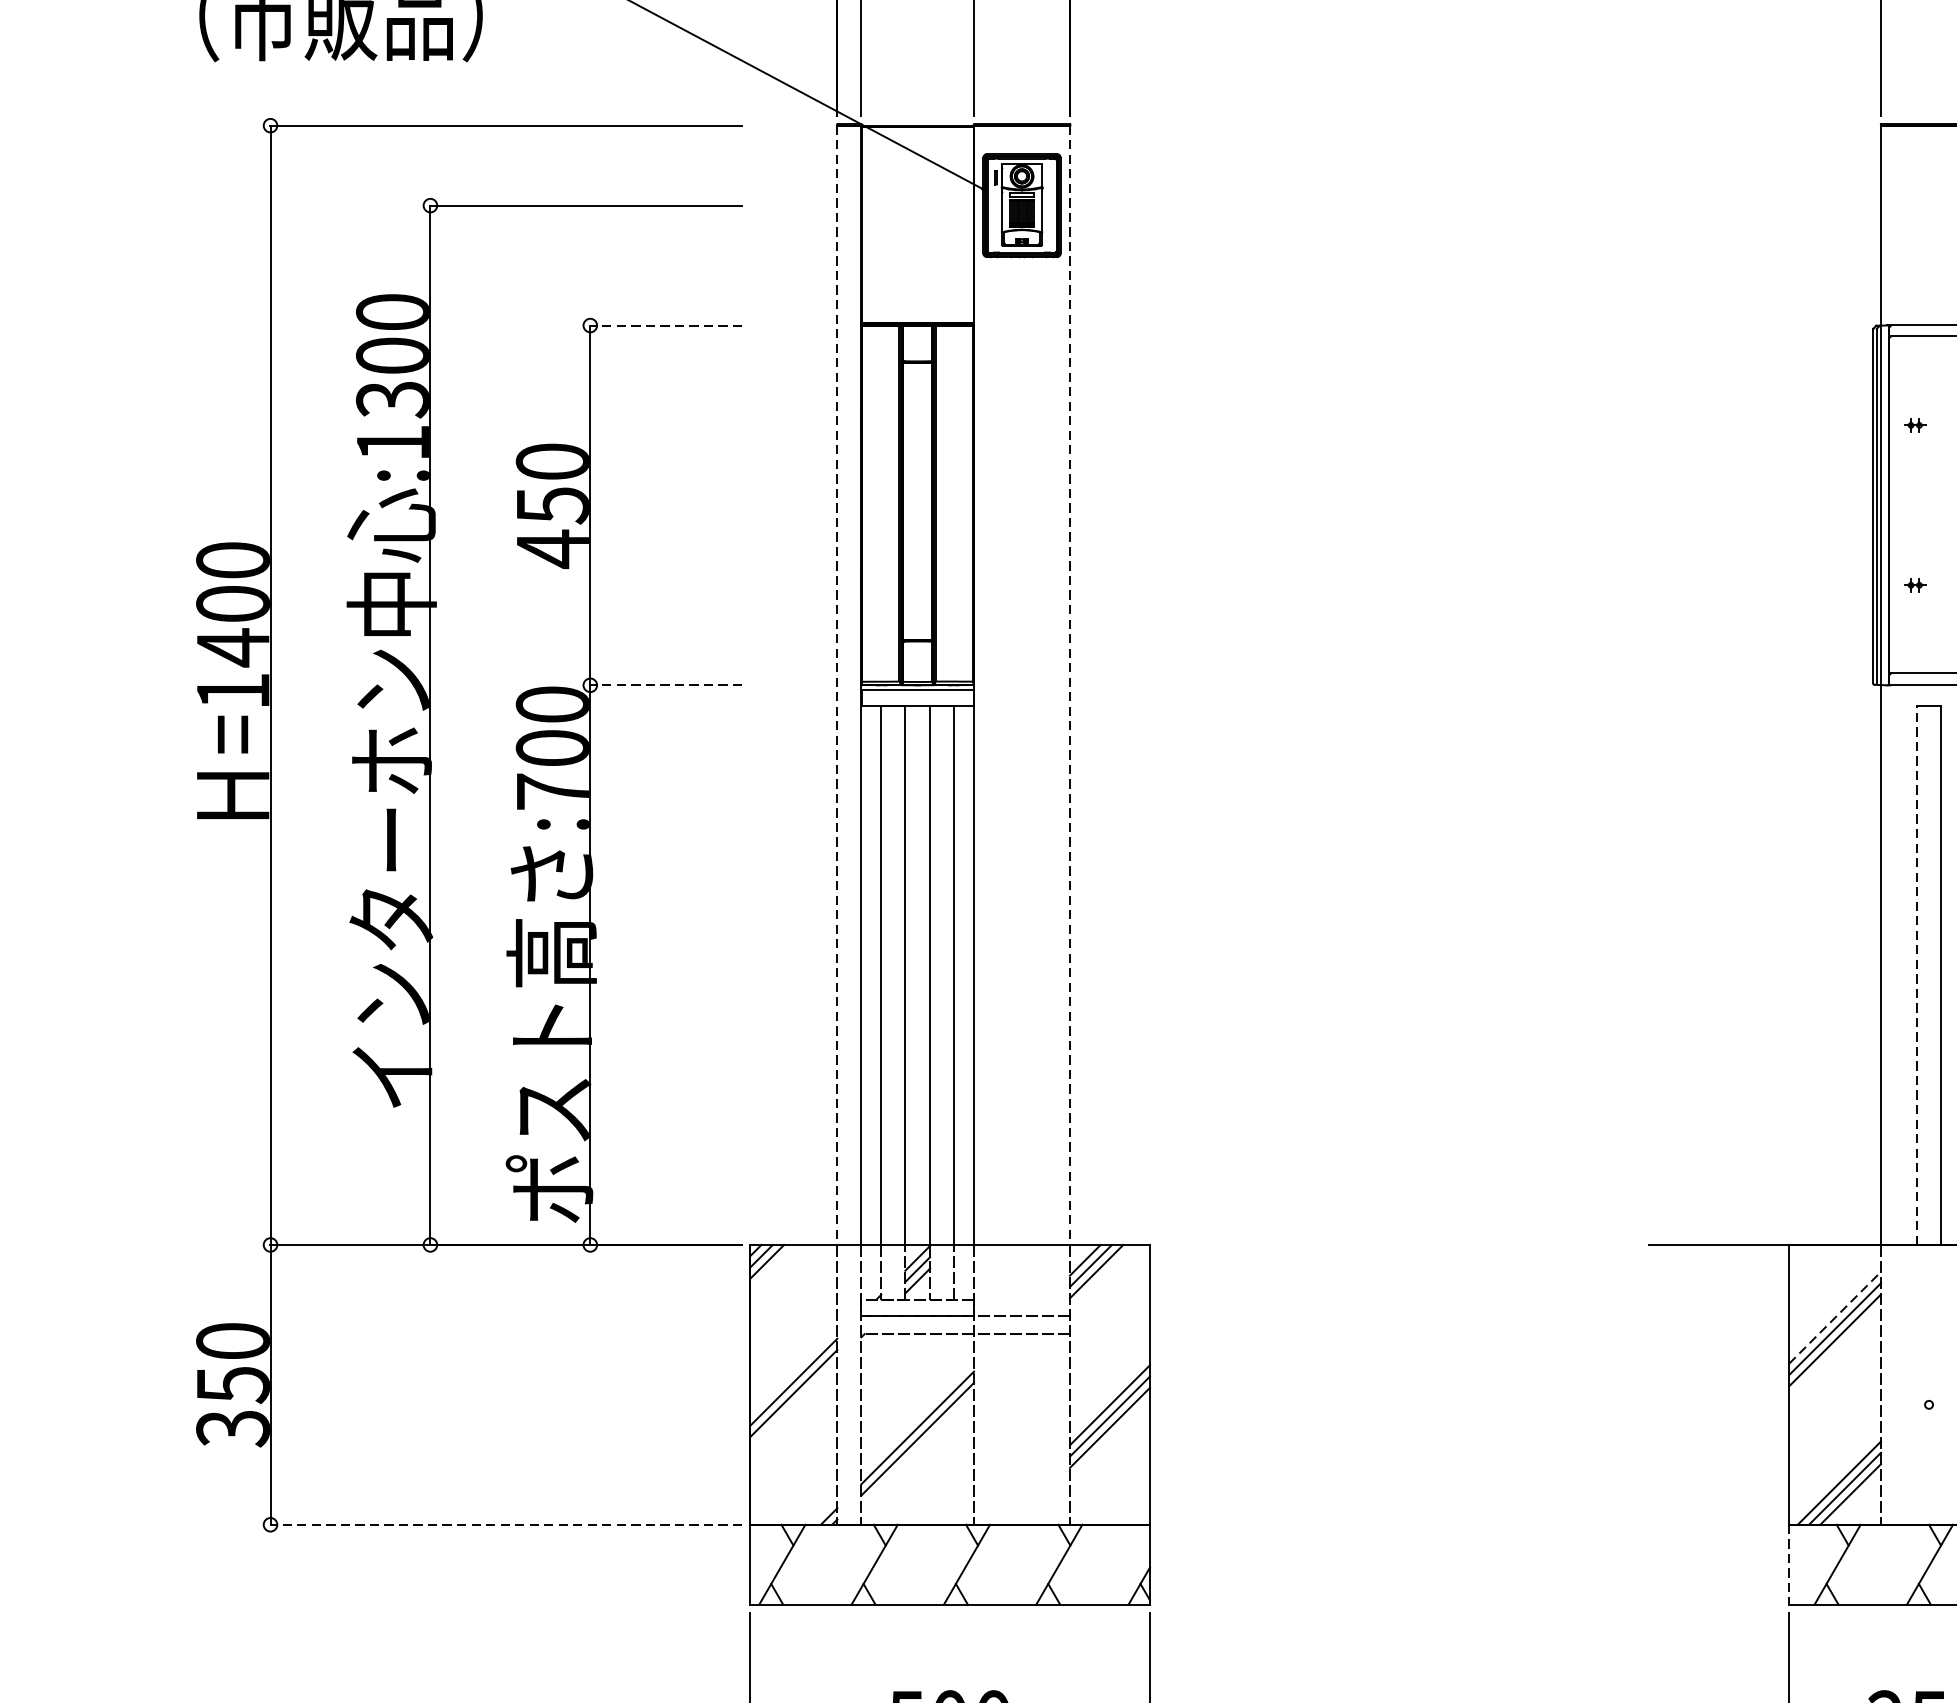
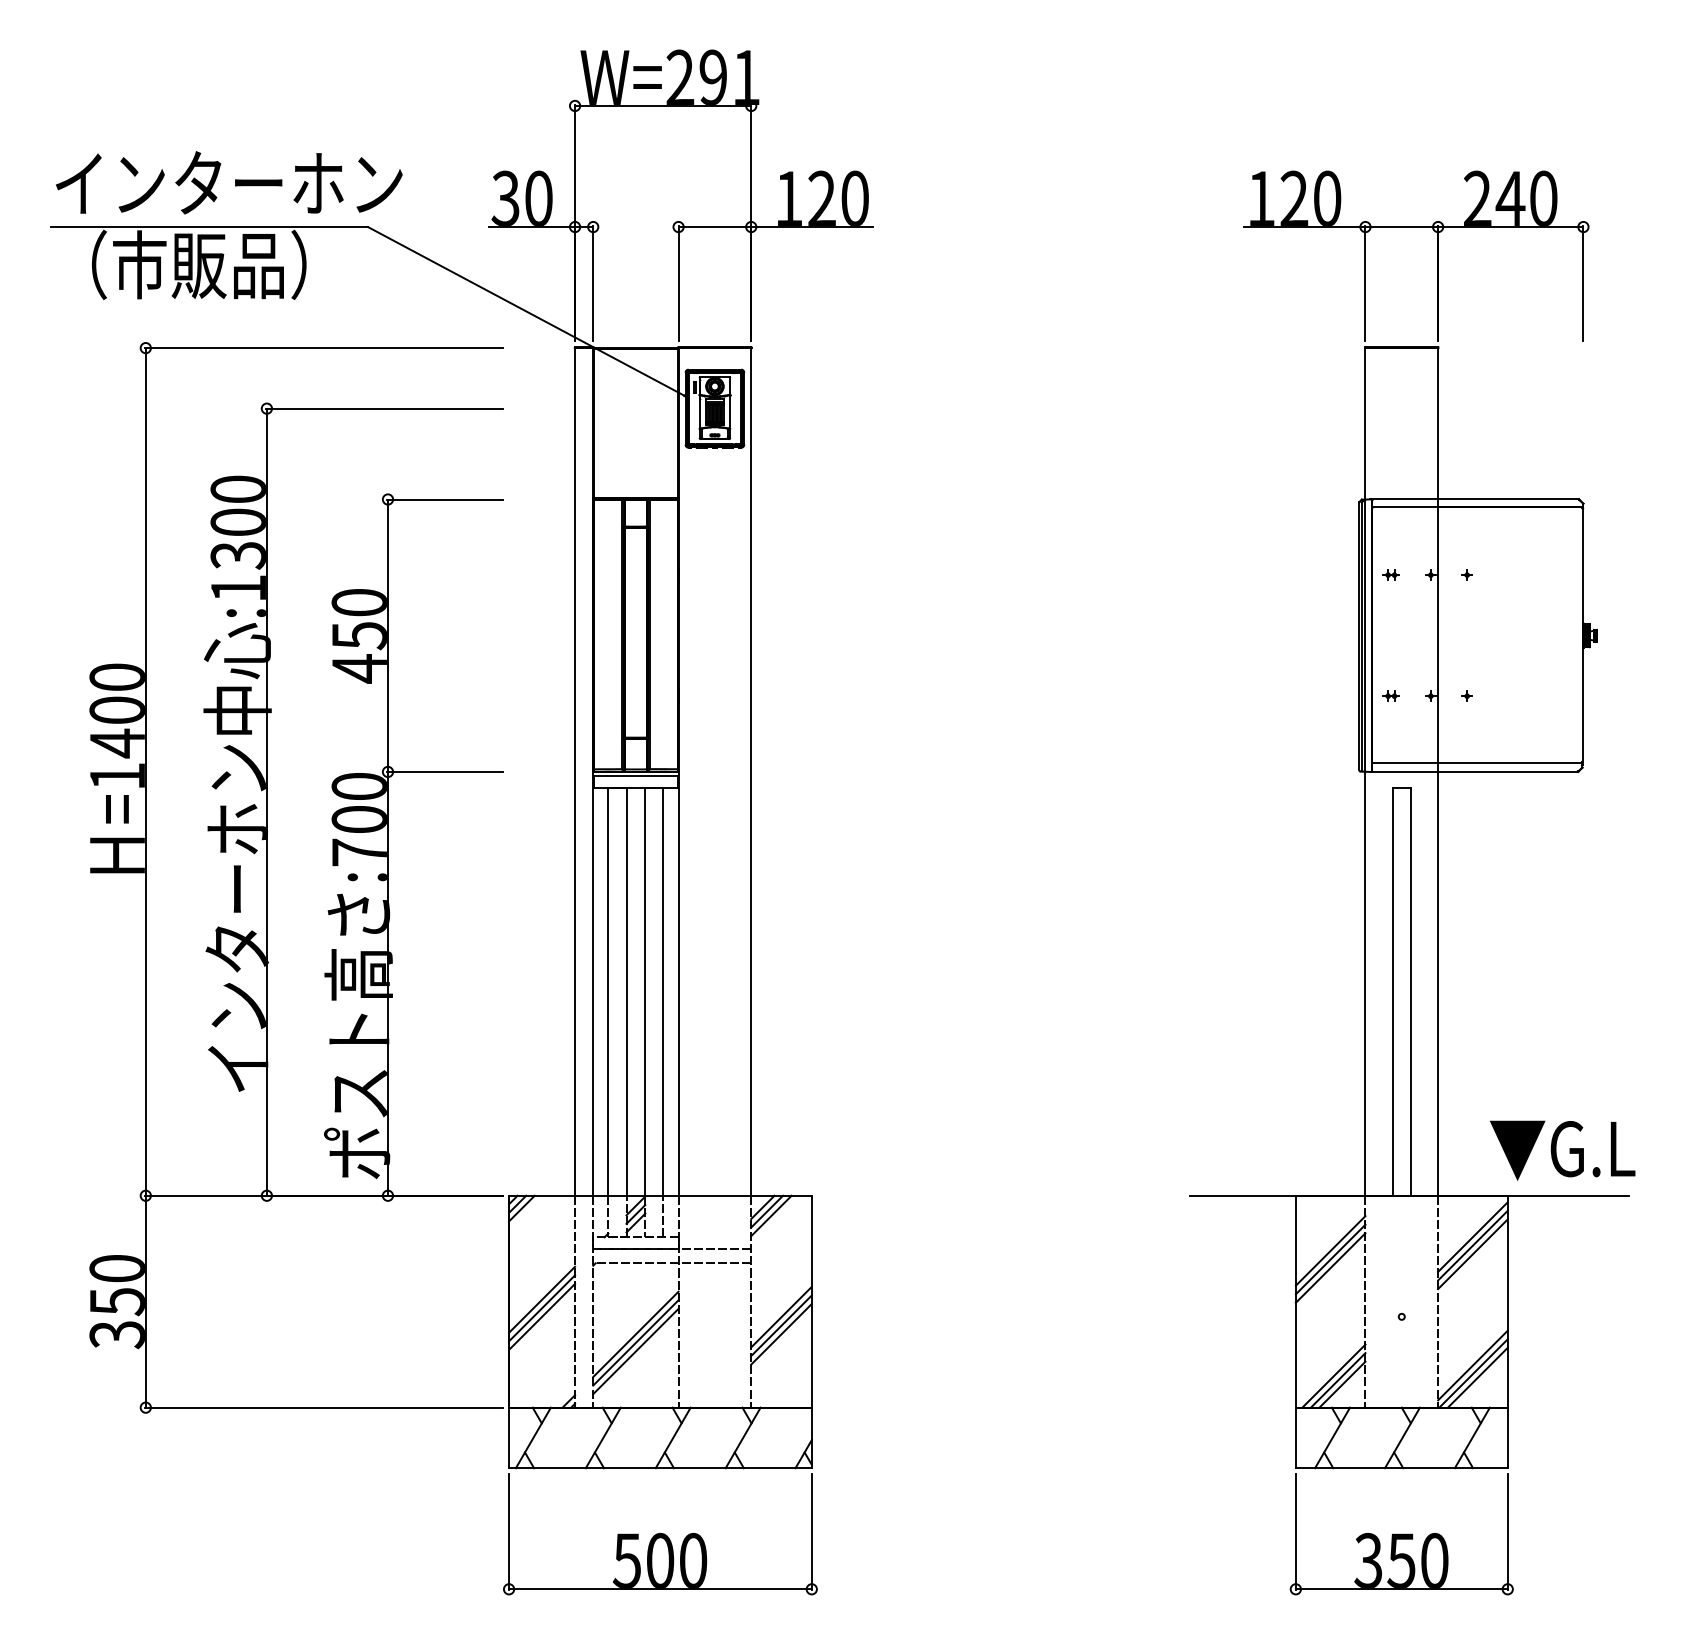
line: (666, 325) -> (445, 499), dashed -> solid
line: (666, 684) -> (445, 771), dashed -> solid
line: (837, 684) -> (575, 771), dashed -> solid
line: (1070, 684) -> (751, 771), dashed -> solid
line: (1916, 975) -> (1392, 991), dashed -> solid
line: (1836, 1317) -> (1331, 1250), dashed -> solid
line: (794, 1404) -> (542, 1316), added
line: (917, 1450) -> (635, 1351), added
line: (506, 1524) -> (324, 1407), dashed -> solid
line: (1788, 1565) -> (1295, 1438), dashed -> solid

